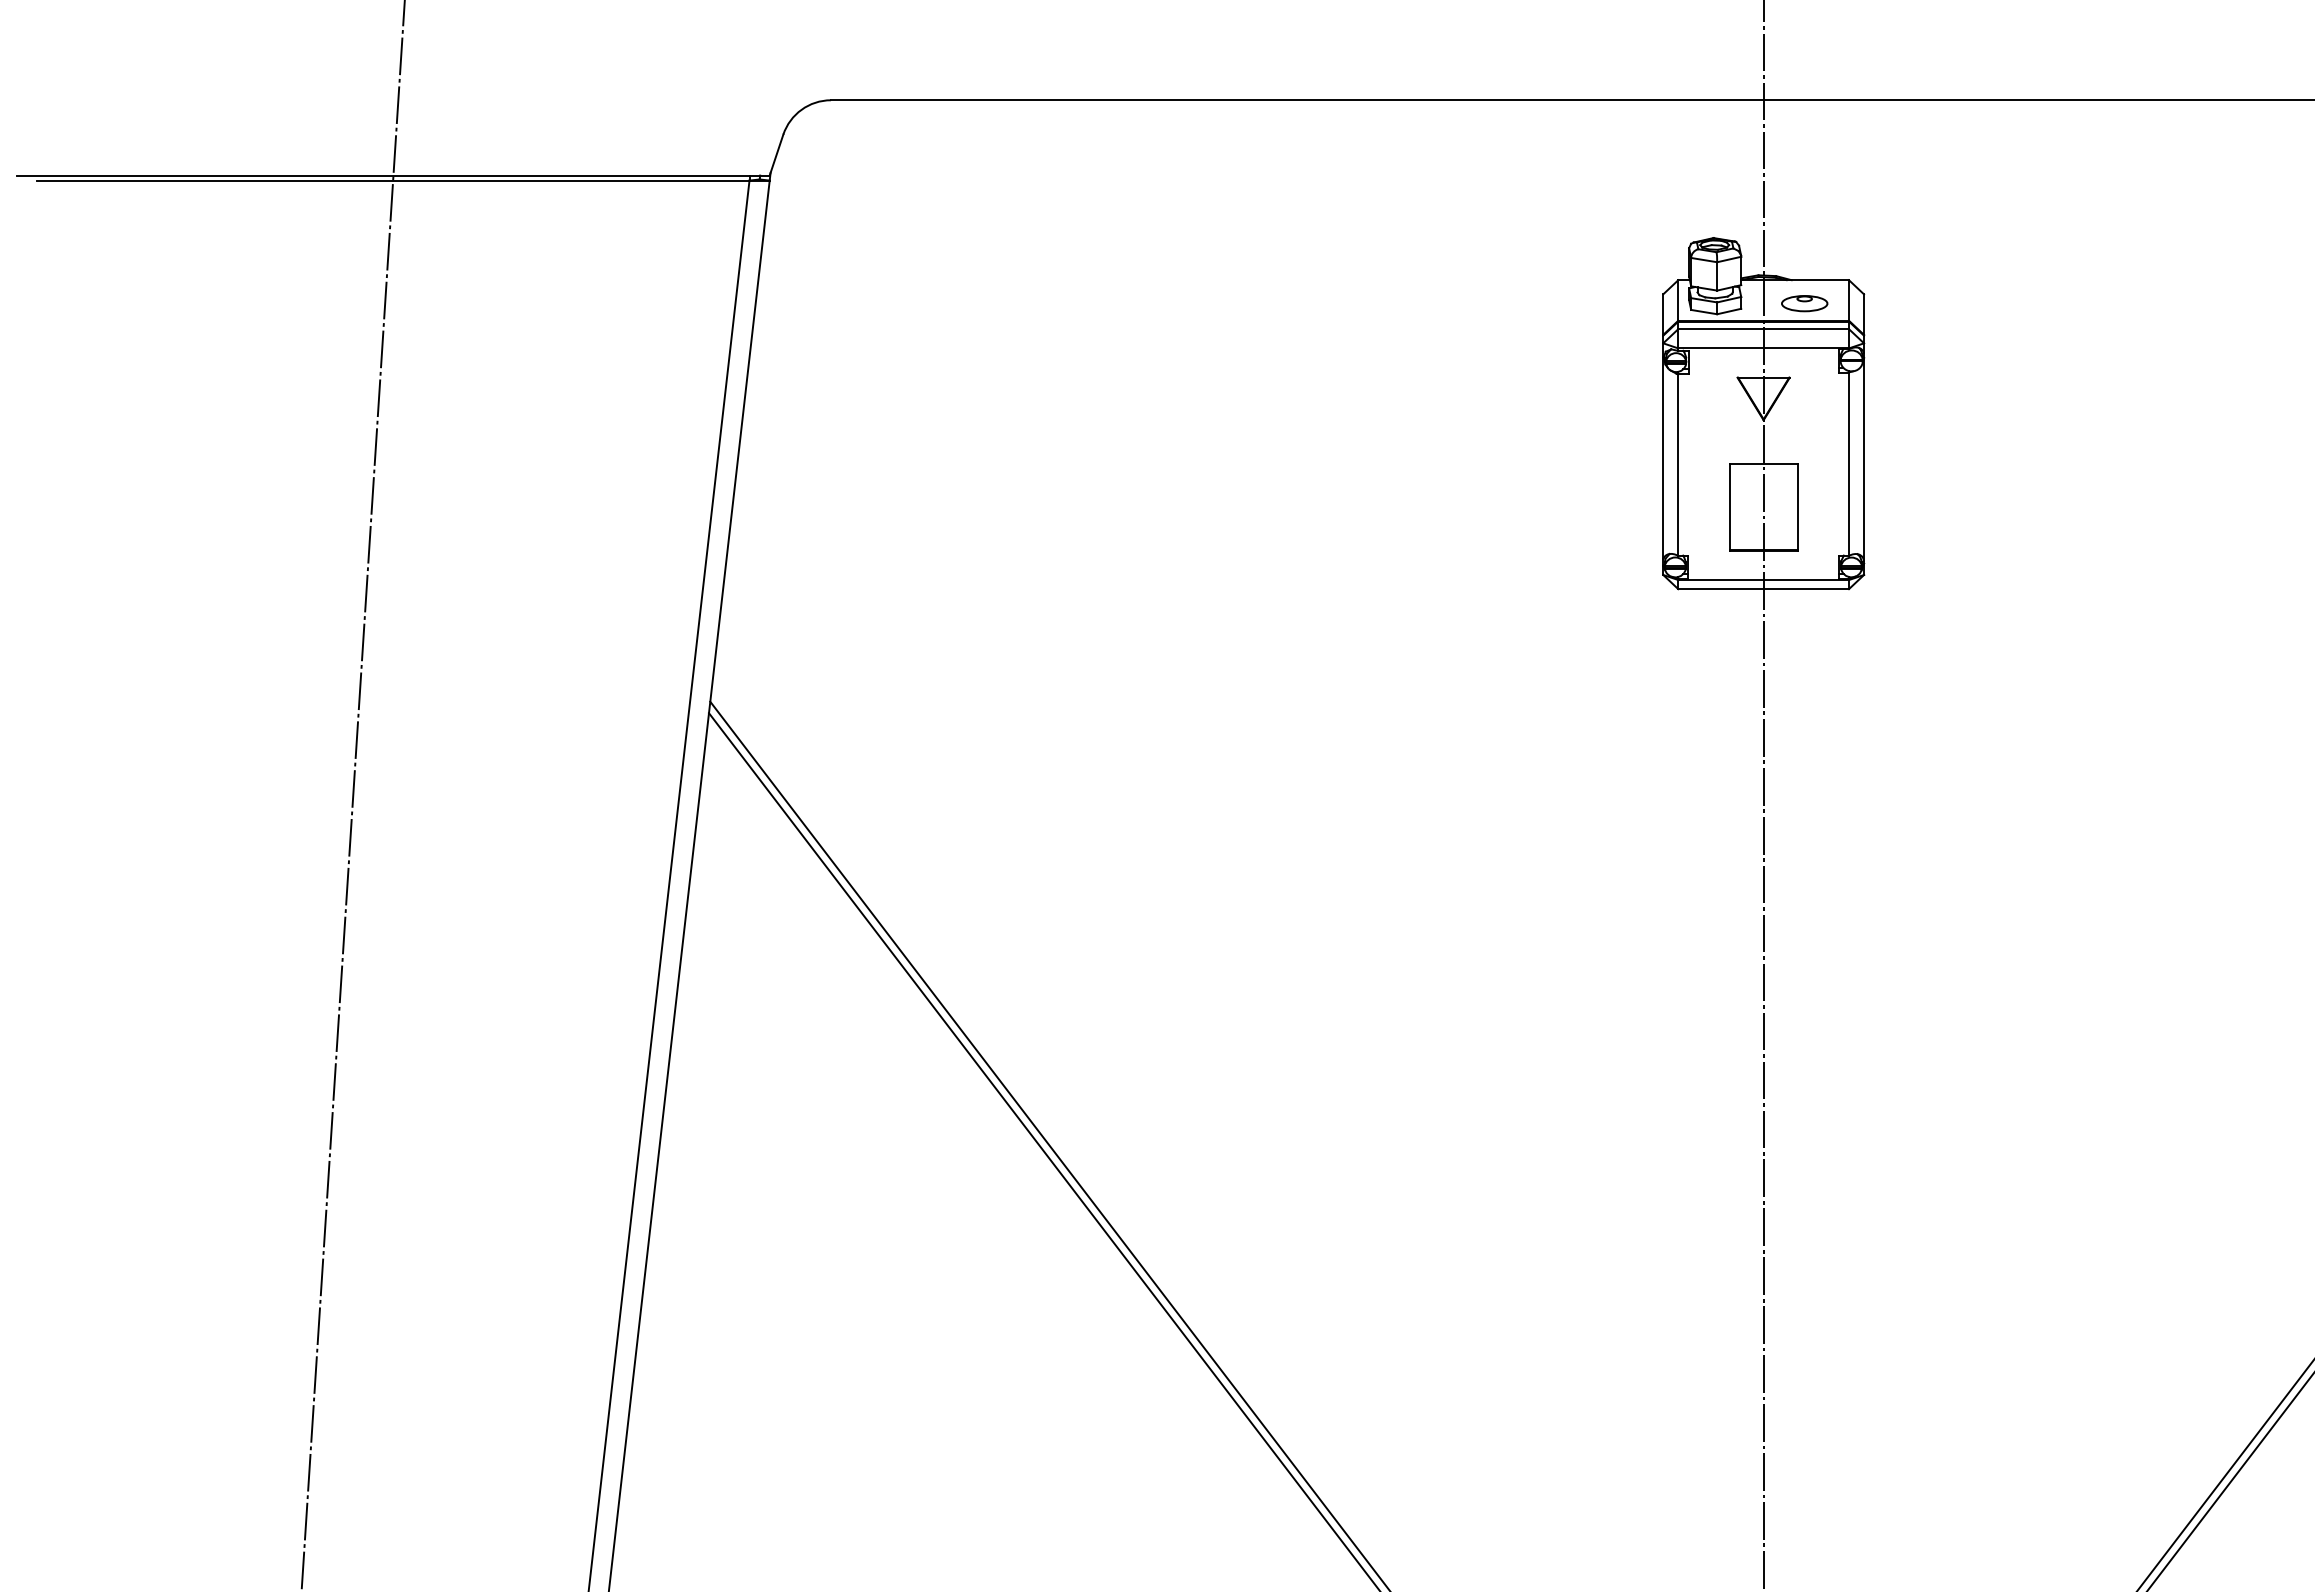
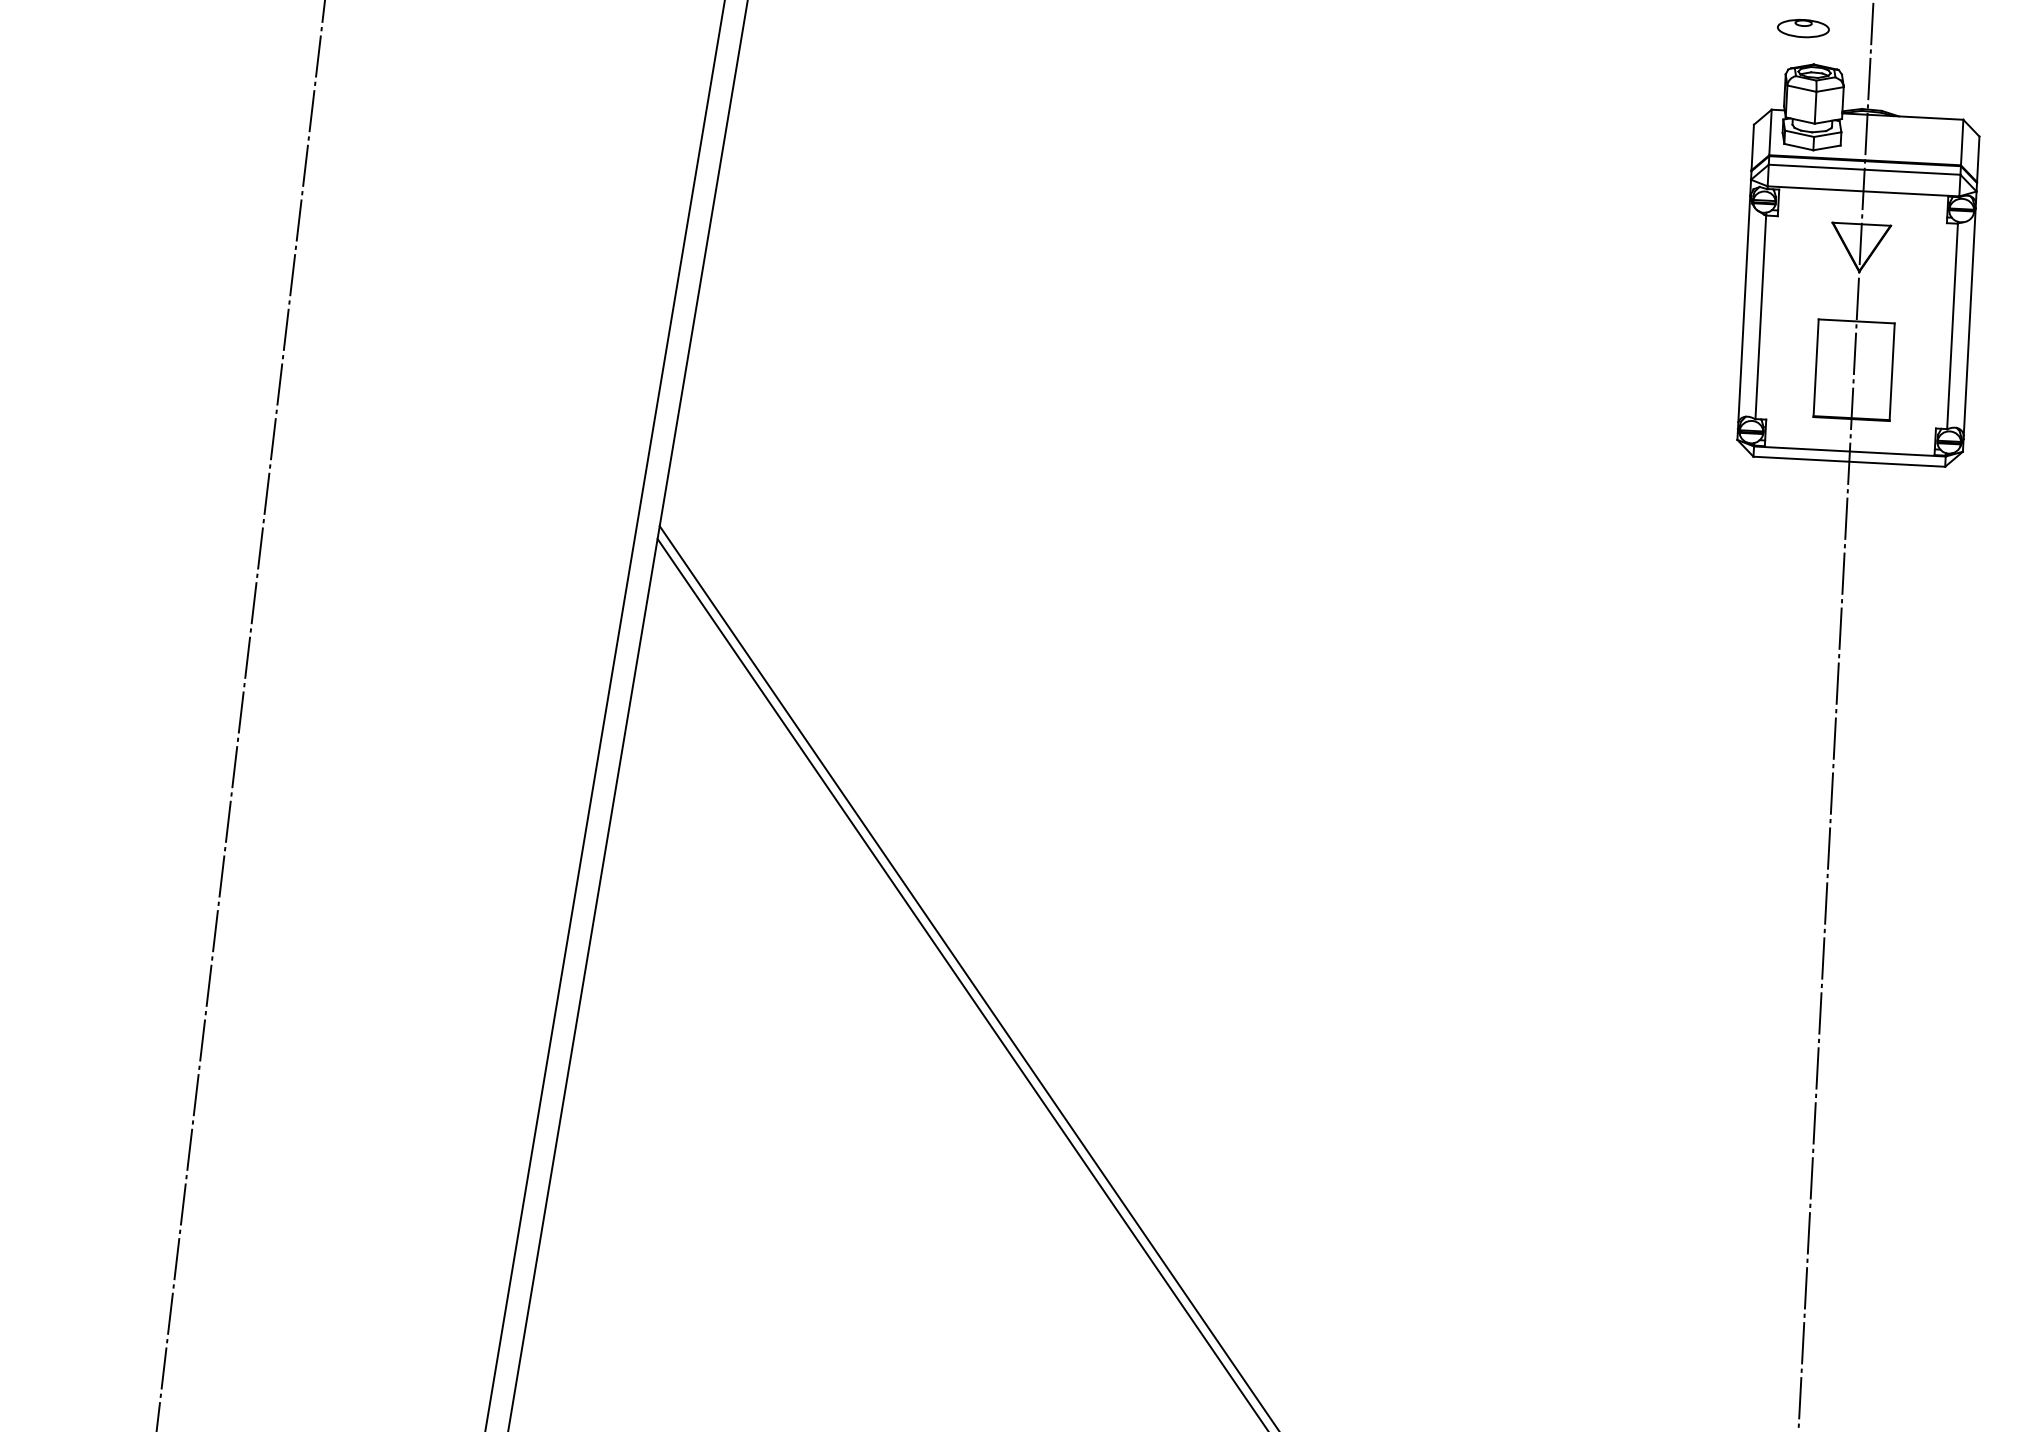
part: (1804, 303) -> (1803, 28), moved

